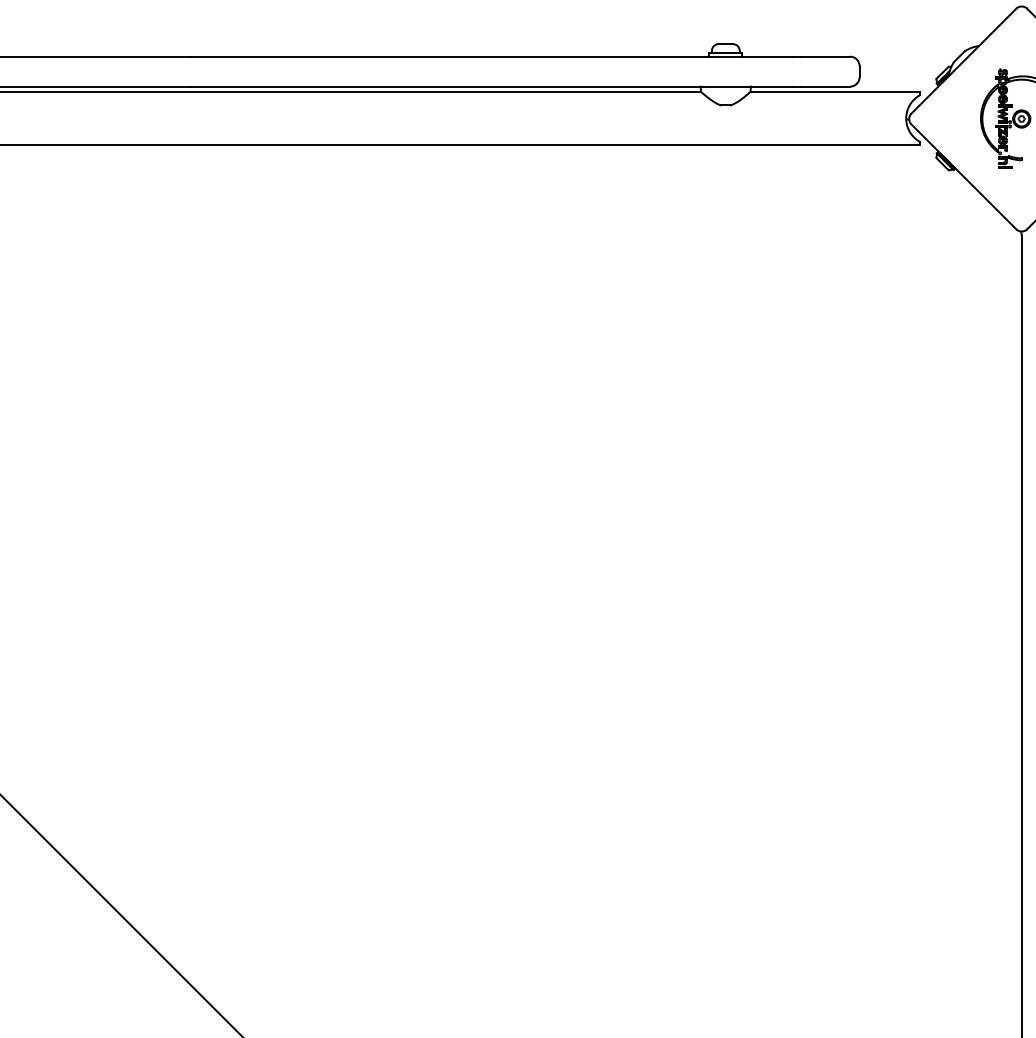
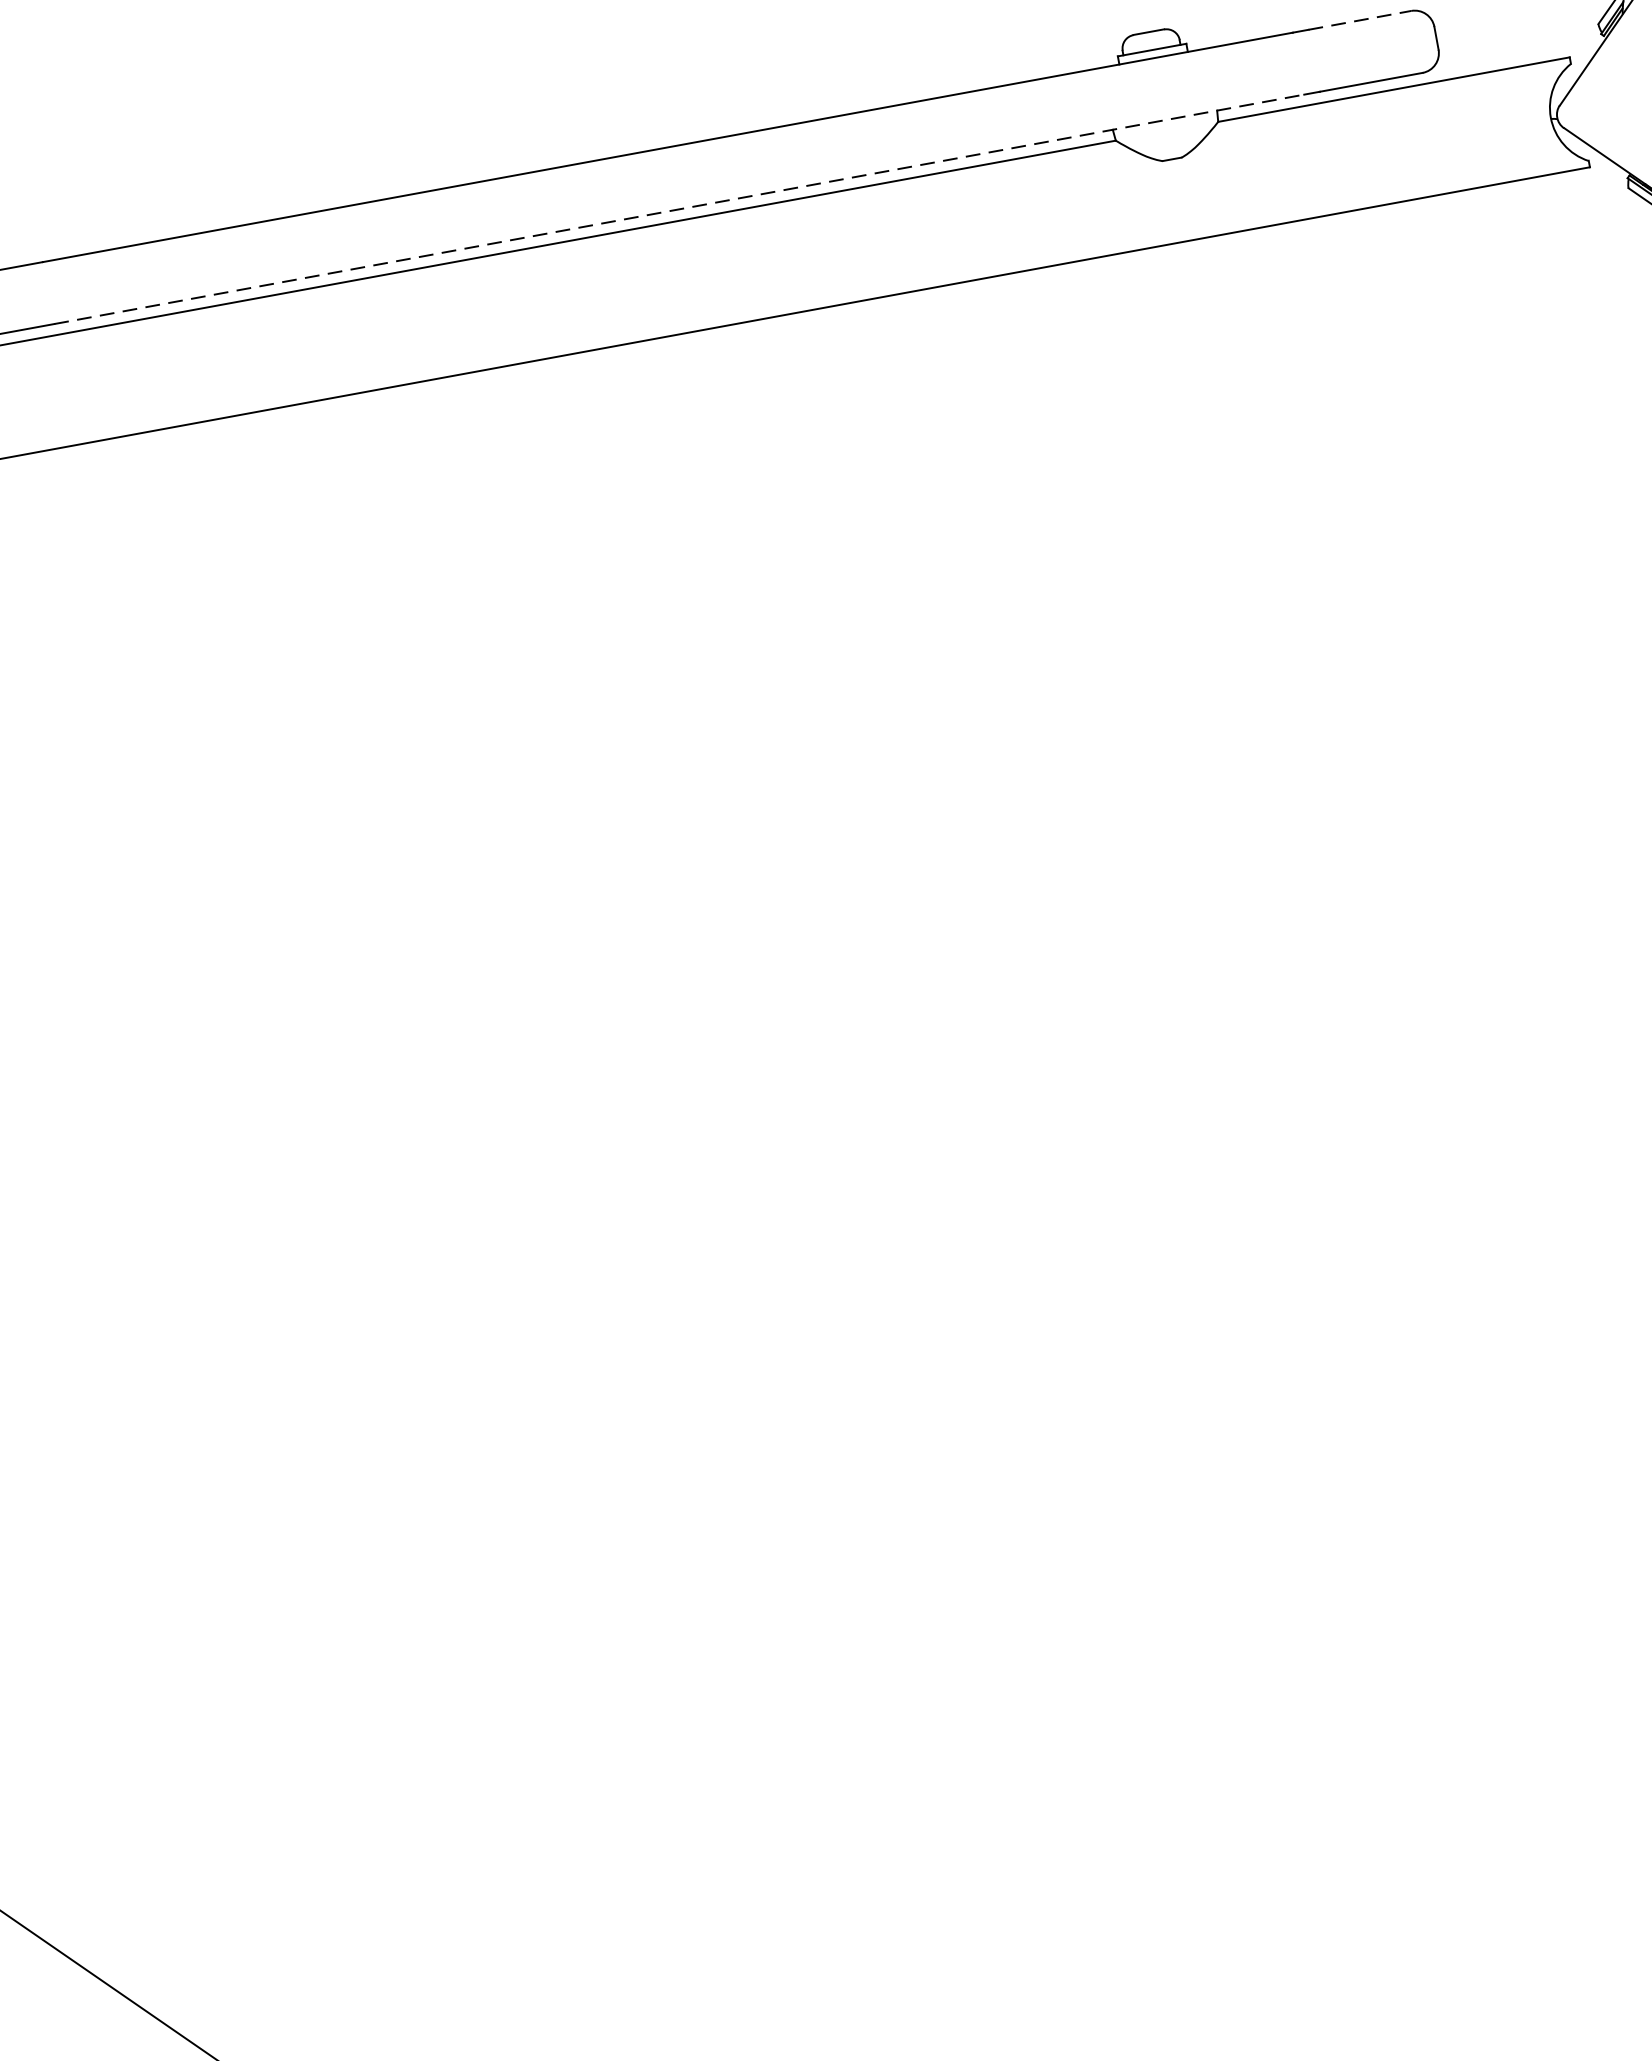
line: (825, 56) -> (1360, 19), solid -> dashed
line: (491, 86) -> (679, 209), solid -> dashed

